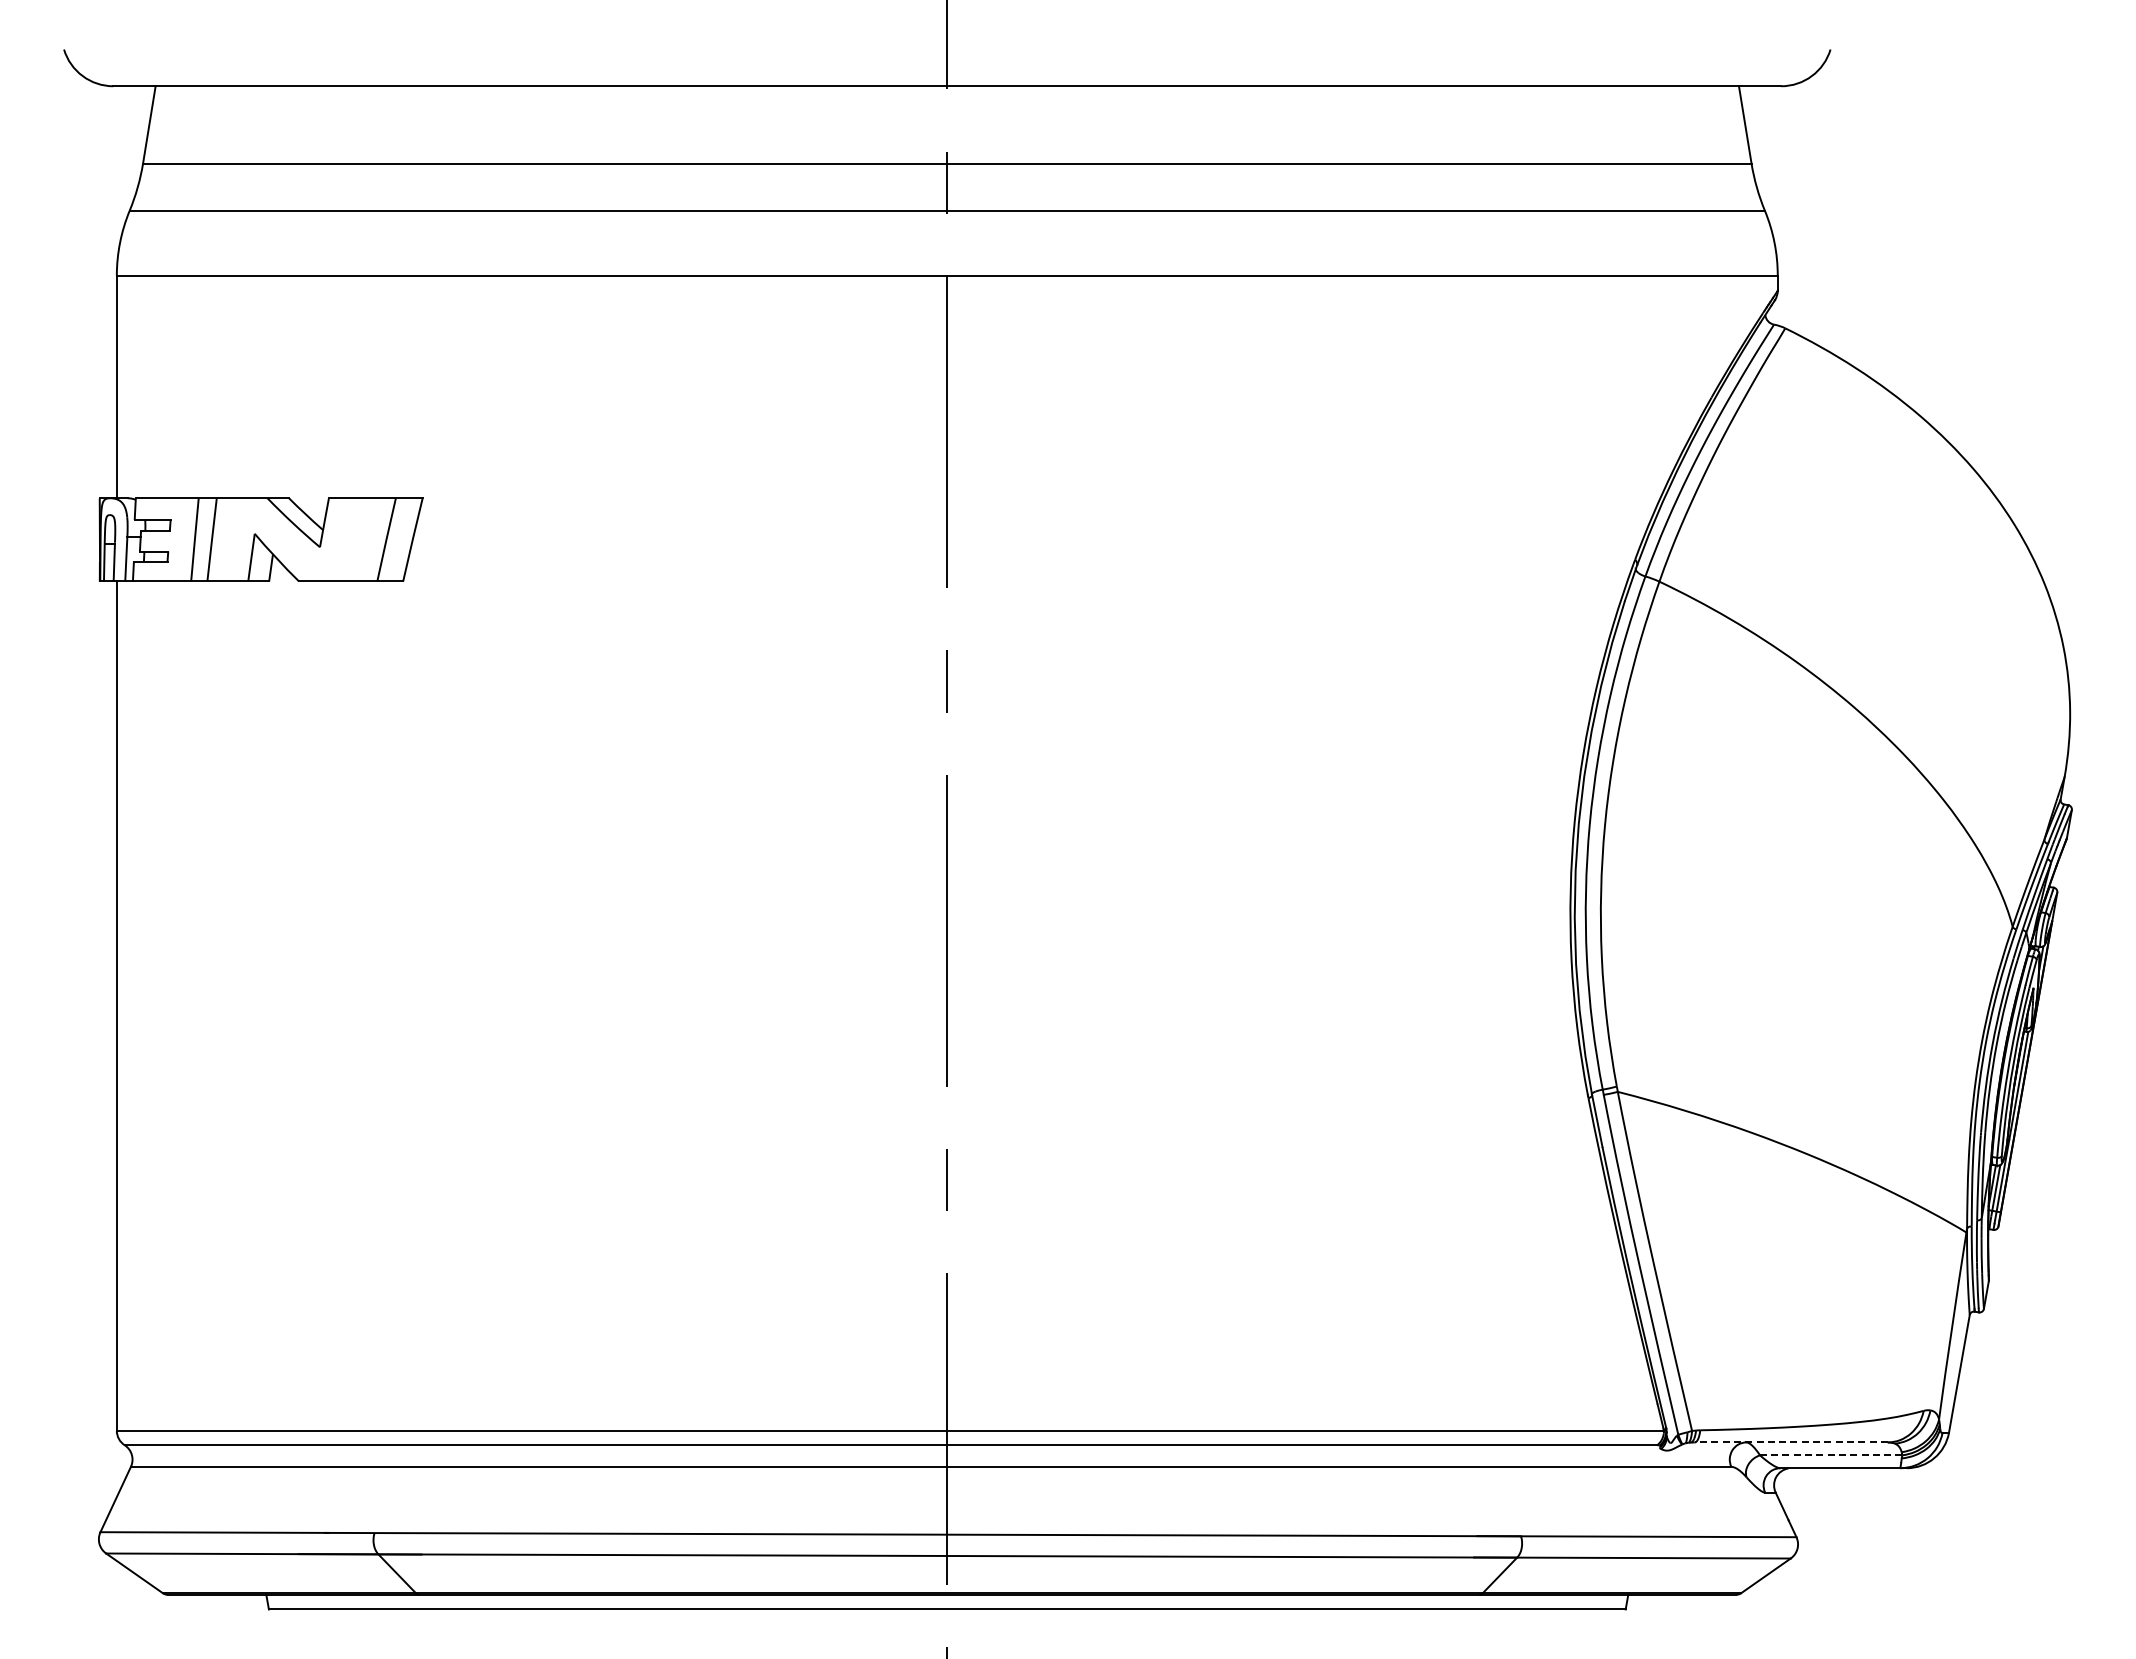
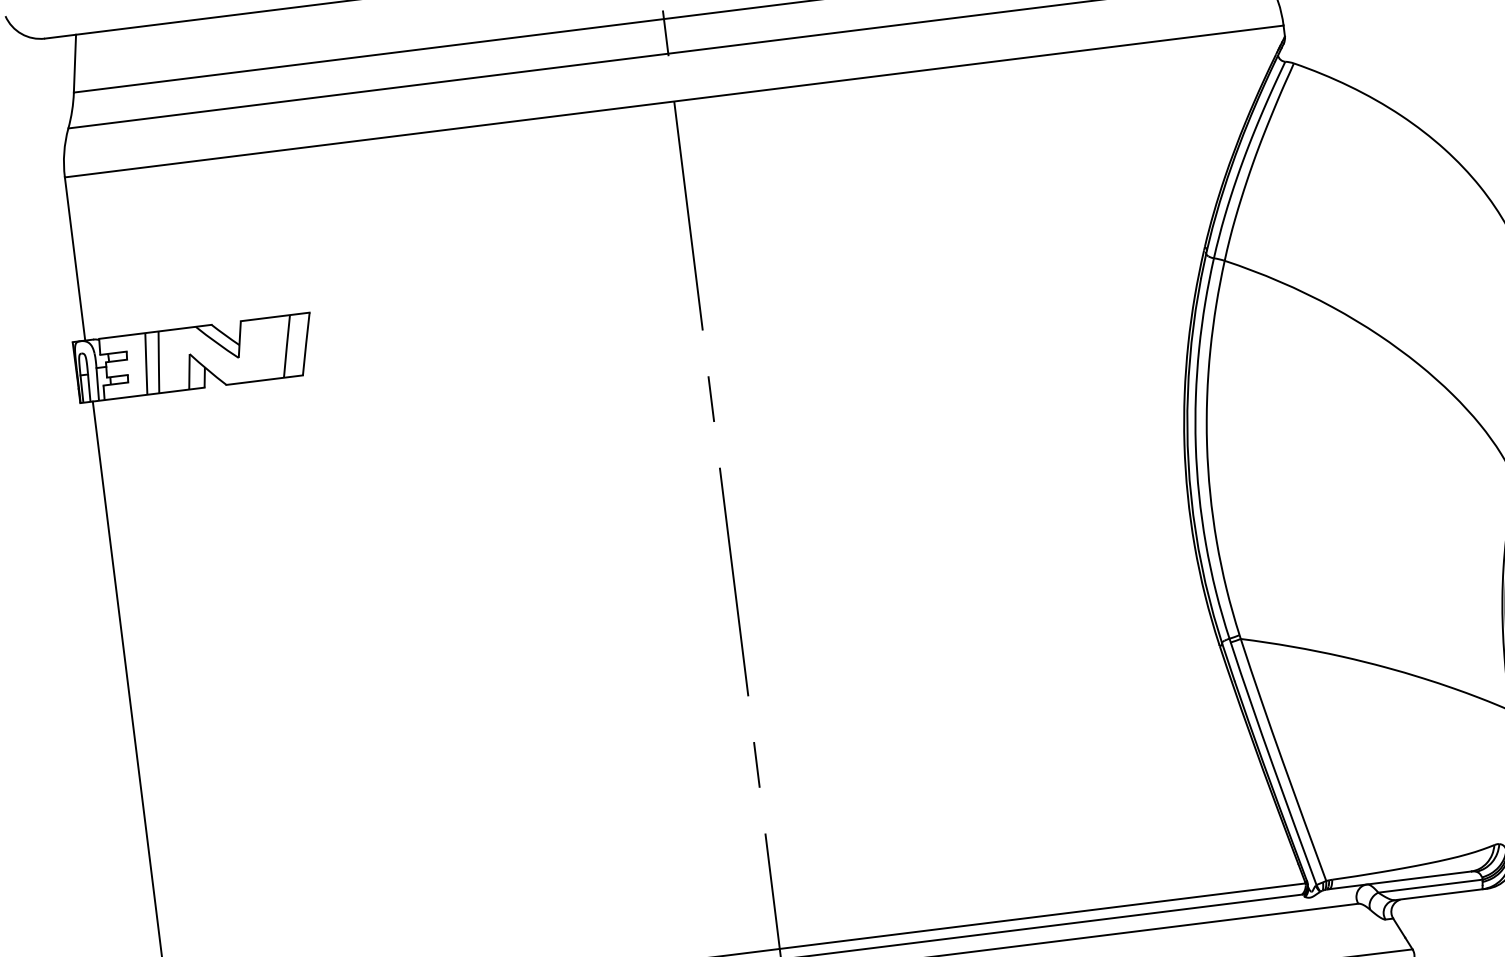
line: (1791, 1442) -> (1400, 880), dashed -> solid
line: (1830, 1455) -> (1430, 886), dashed -> solid

